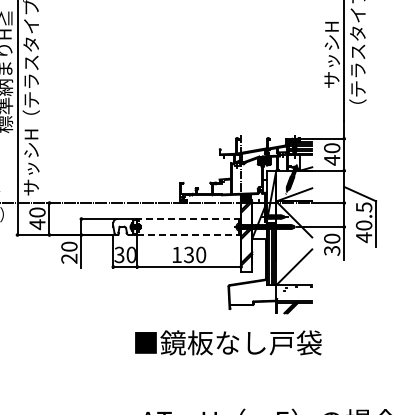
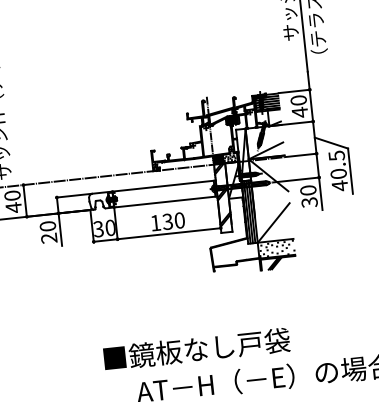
line: (189, 219) -> (164, 186), dashed -> solid
line: (189, 235) -> (166, 202), dashed -> solid
text: (228, 342) -> (196, 348), moved

